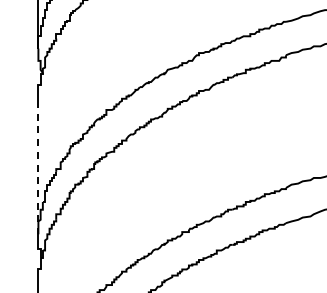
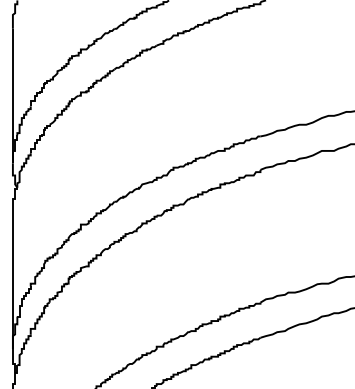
line: (38, 167) -> (12, 282), dashed -> solid

